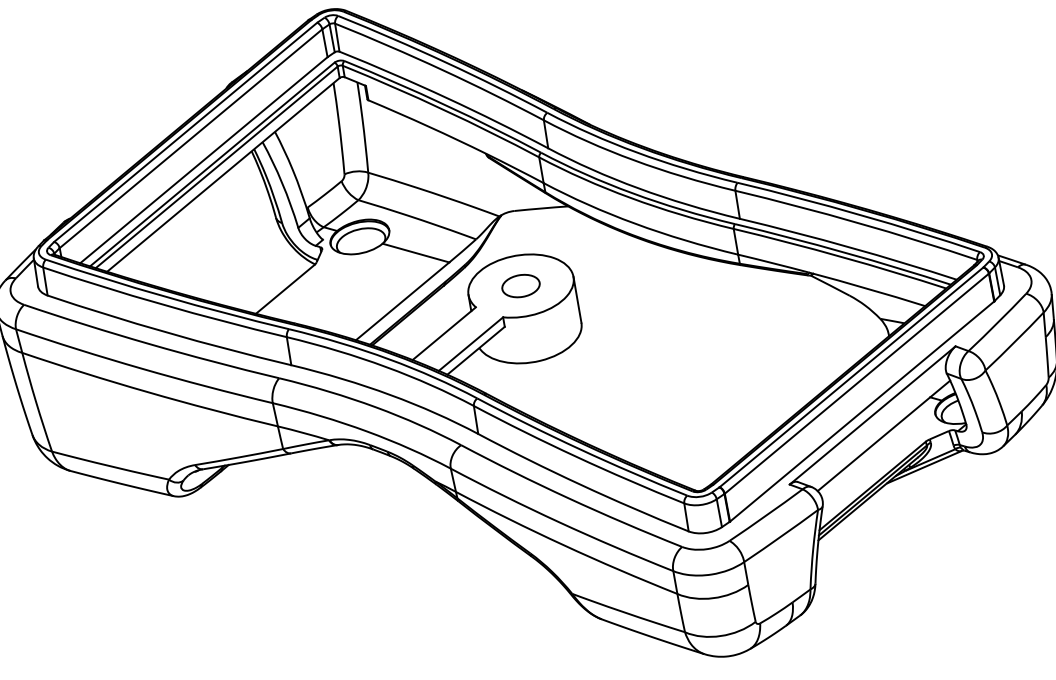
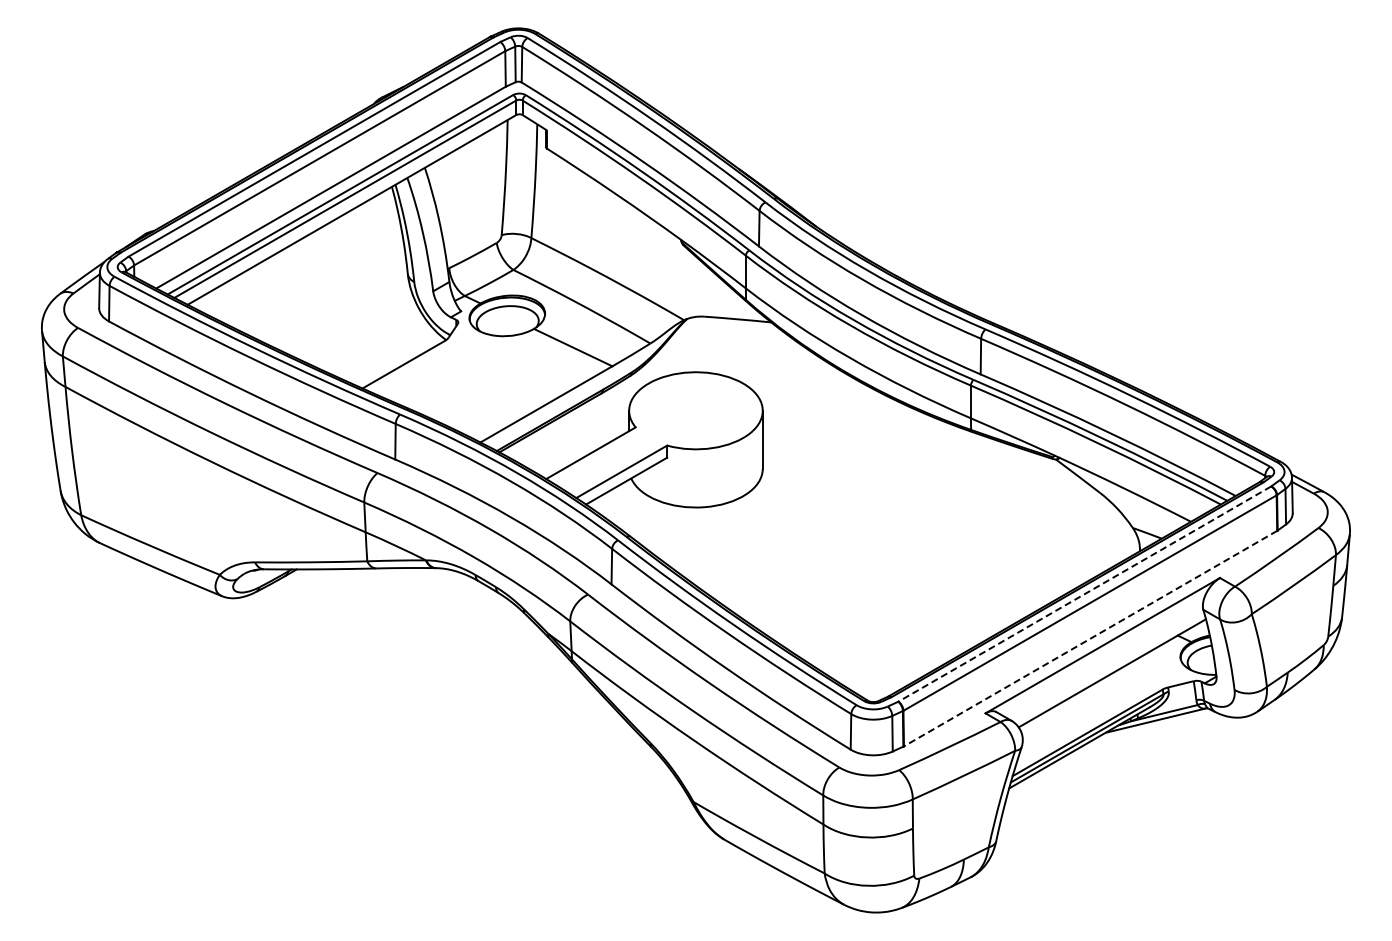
part: (520, 285) -> (695, 410), removed
line: (851, 377) -> (1084, 594), solid -> dashed
line: (862, 411) -> (1090, 638), solid -> dashed

